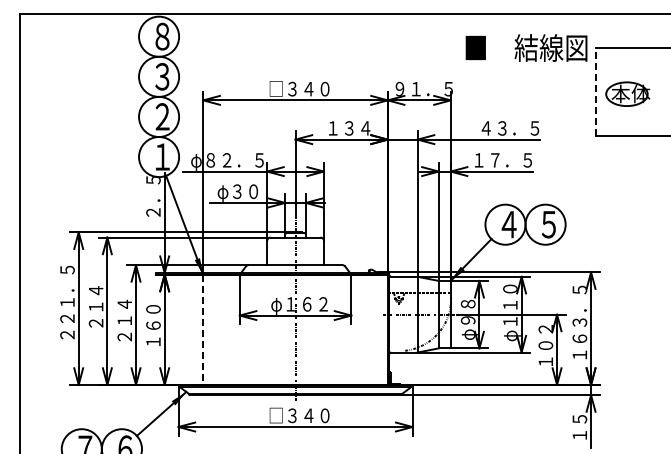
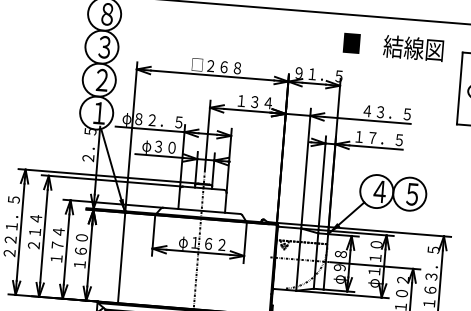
text: (526, 47) -> (393, 46), moved
text: (308, 88) -> (223, 66), □３４０ -> □２６８
line: (595, 92) -> (459, 88), dashed -> solid
text: (124, 328) -> (56, 251), ２１４ -> １７４
line: (203, 329) -> (121, 257), dashed -> solid

